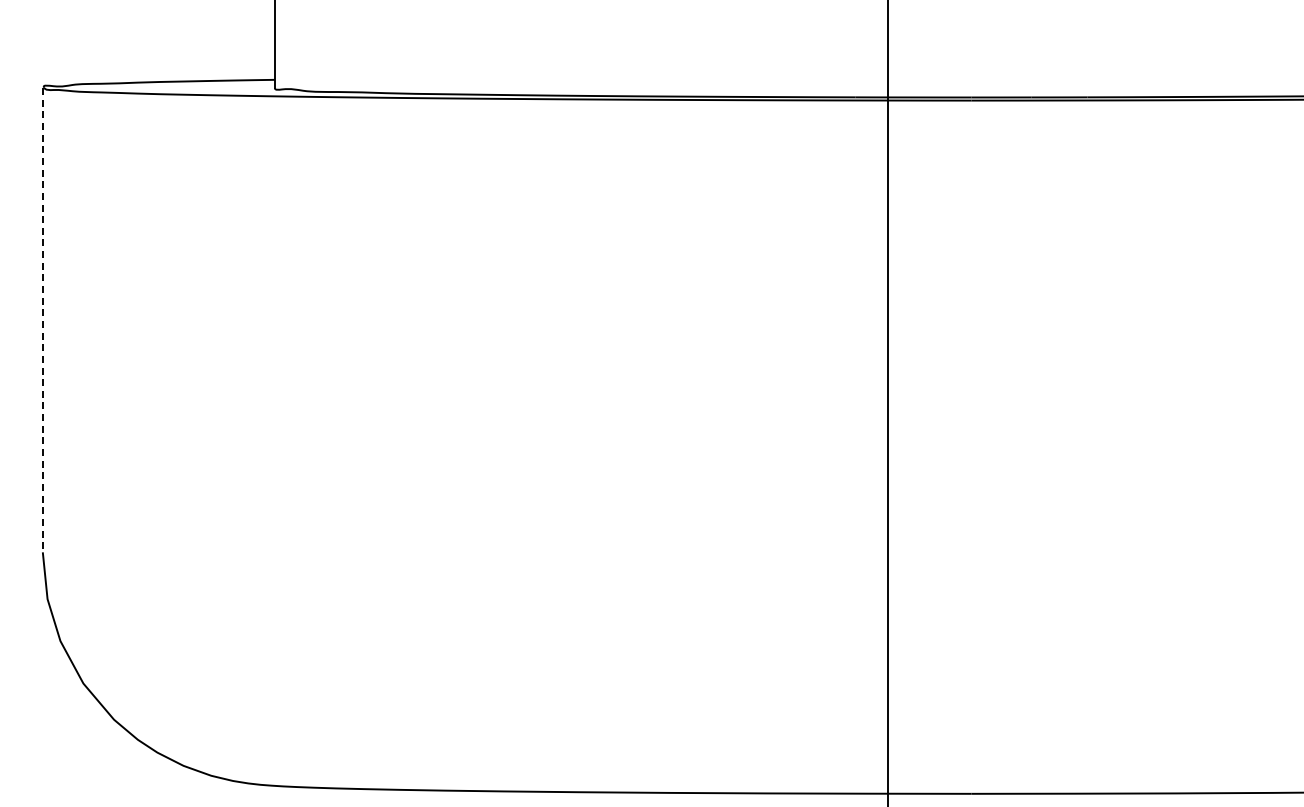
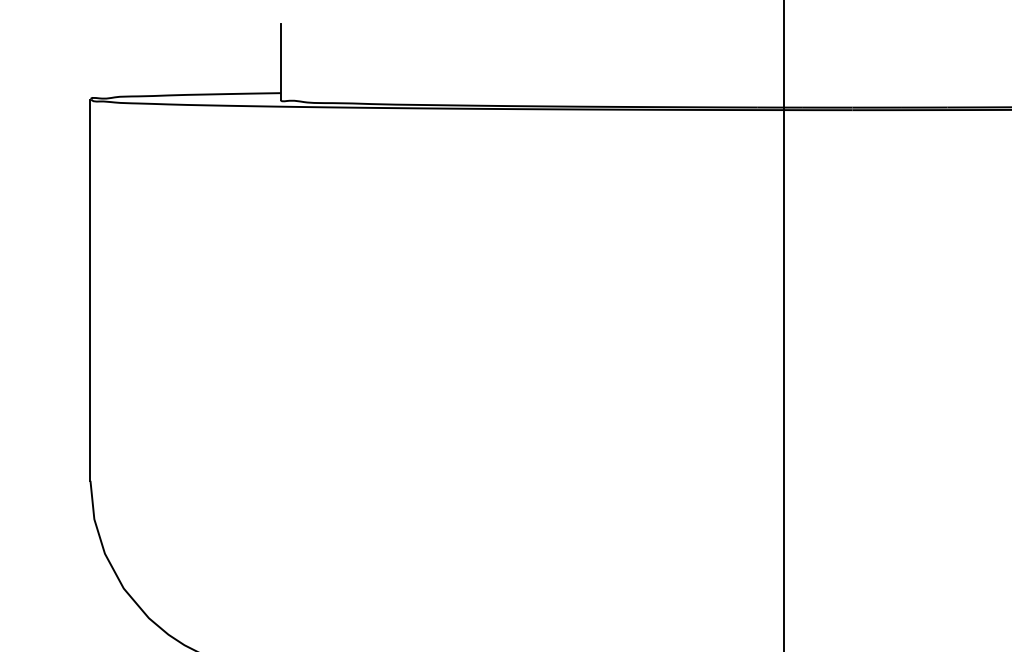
line: (42, 320) -> (90, 290), dashed -> solid

